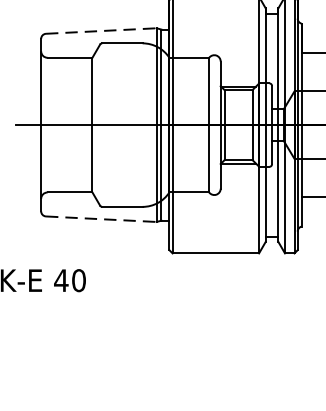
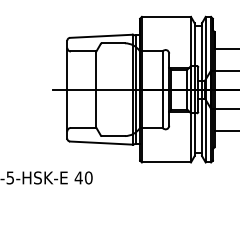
line: (101, 31) -> (101, 36), dashed -> solid
line: (101, 219) -> (101, 143), dashed -> solid

